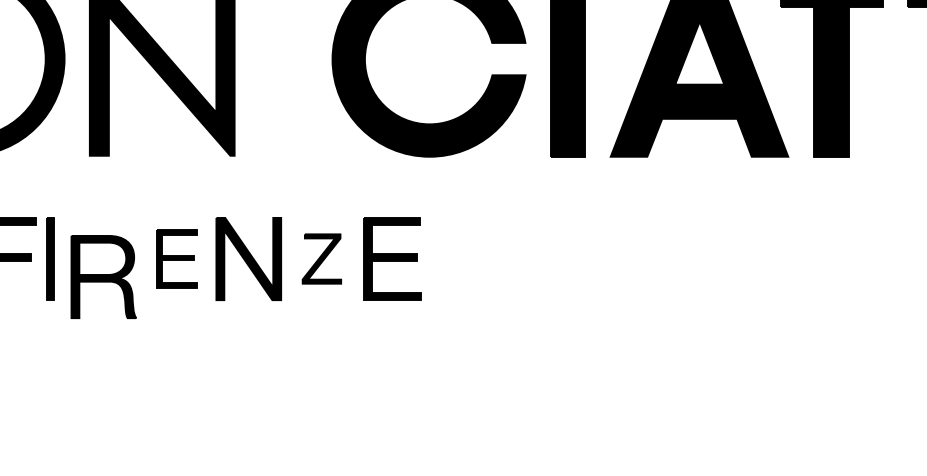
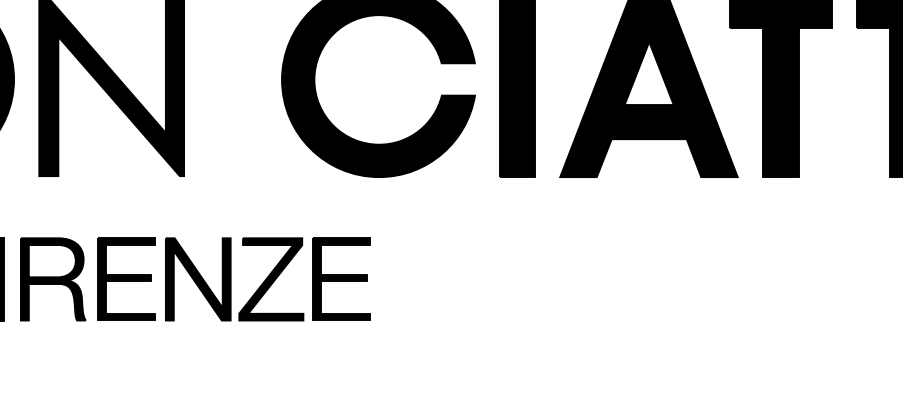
part: (176, 258) -> (125, 278), size x1.43
part: (321, 258) -> (270, 278), size x1.67
part: (103, 276) -> (52, 278), moved

